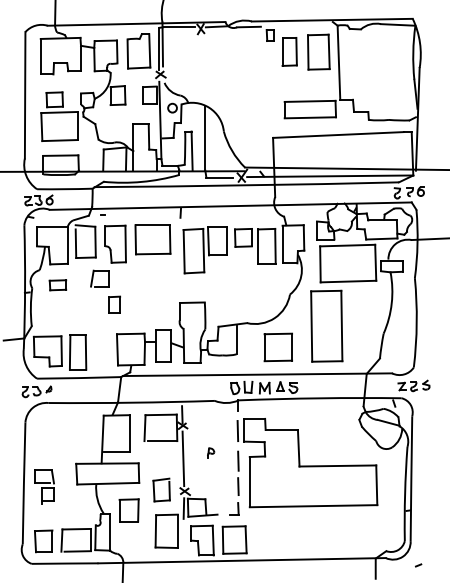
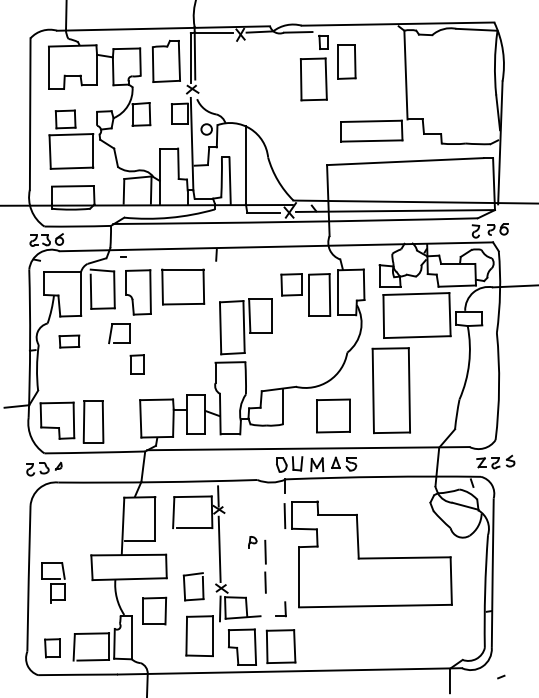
part: (318, 52) -> (313, 79), moved
part: (204, 250) -> (245, 326), moved
line: (238, 471) -> (265, 564), moved
part: (43, 541) -> (52, 648), size x0.7

